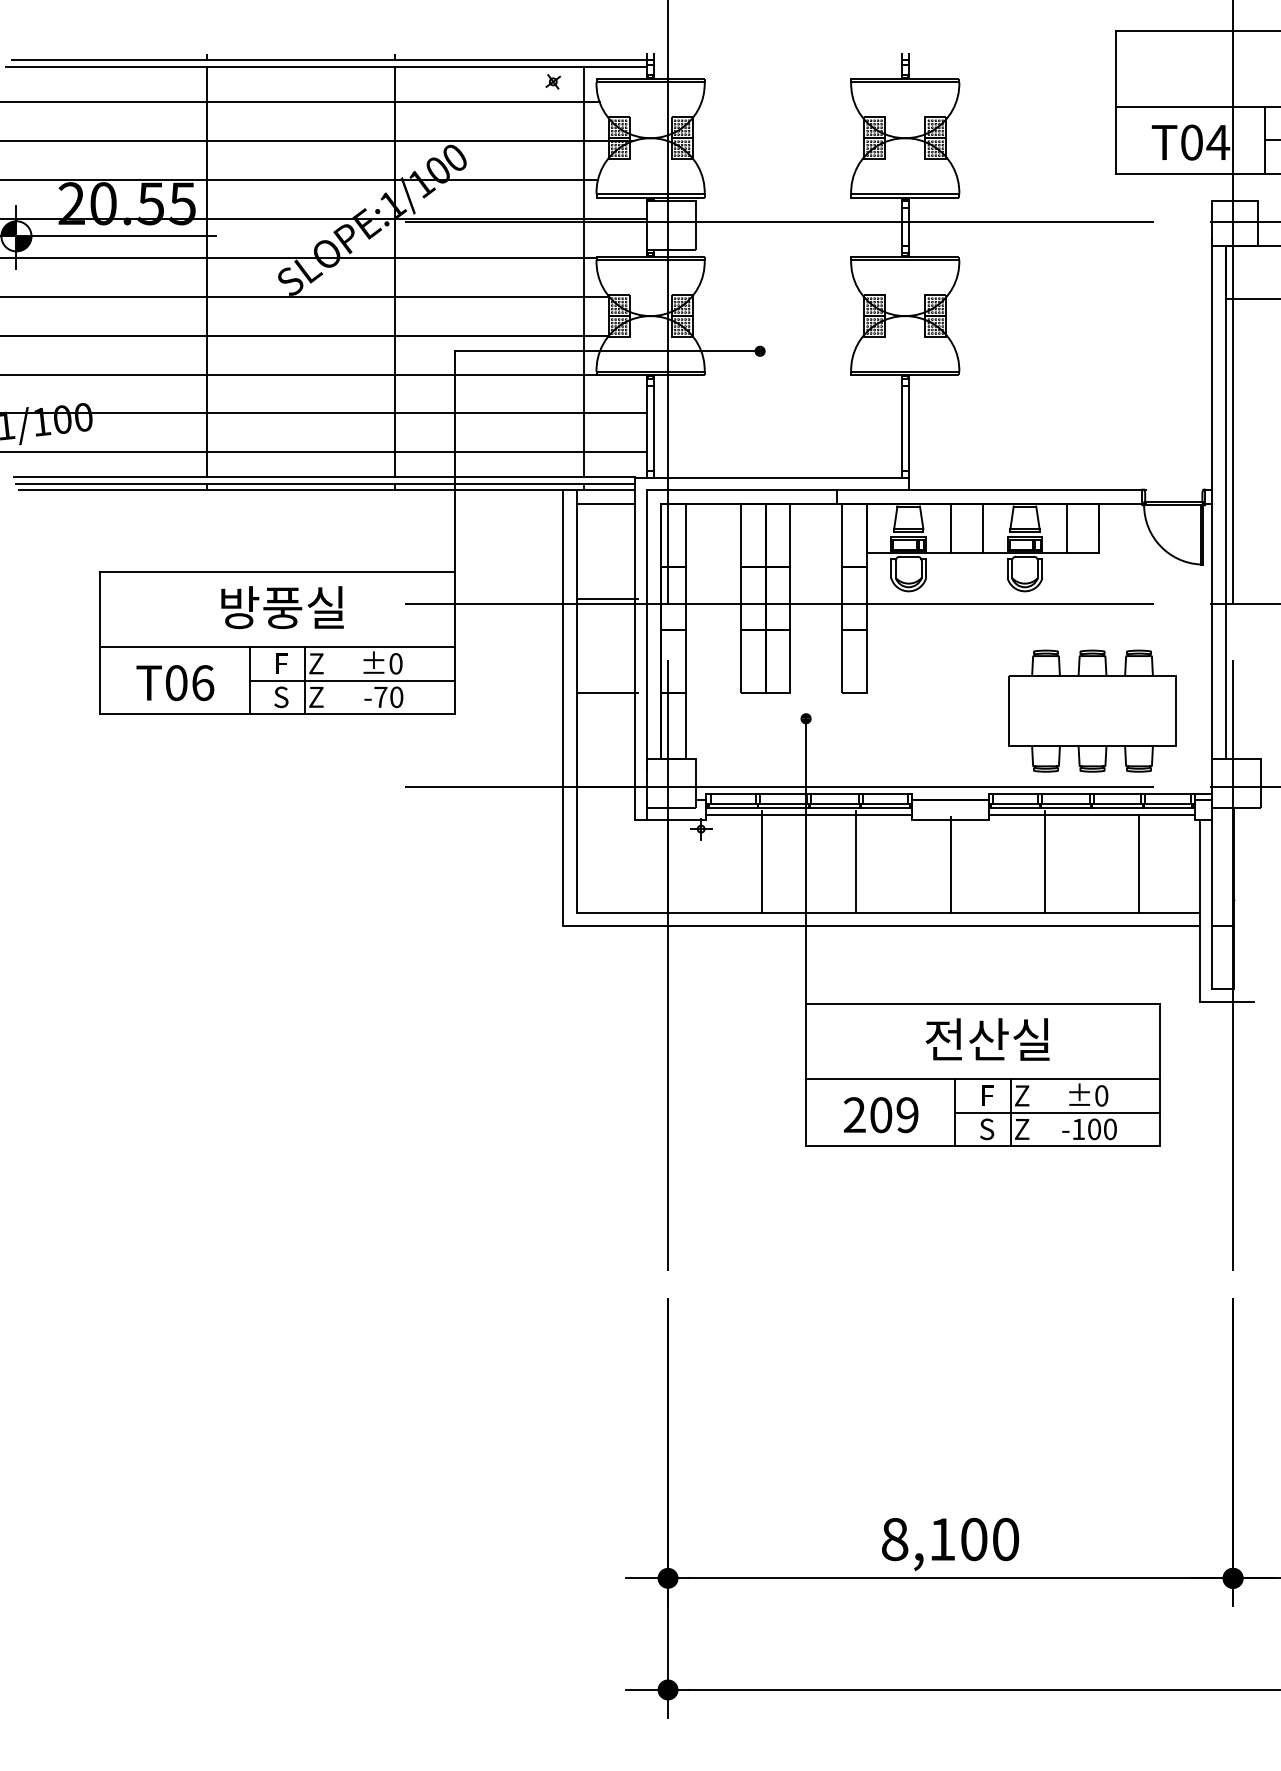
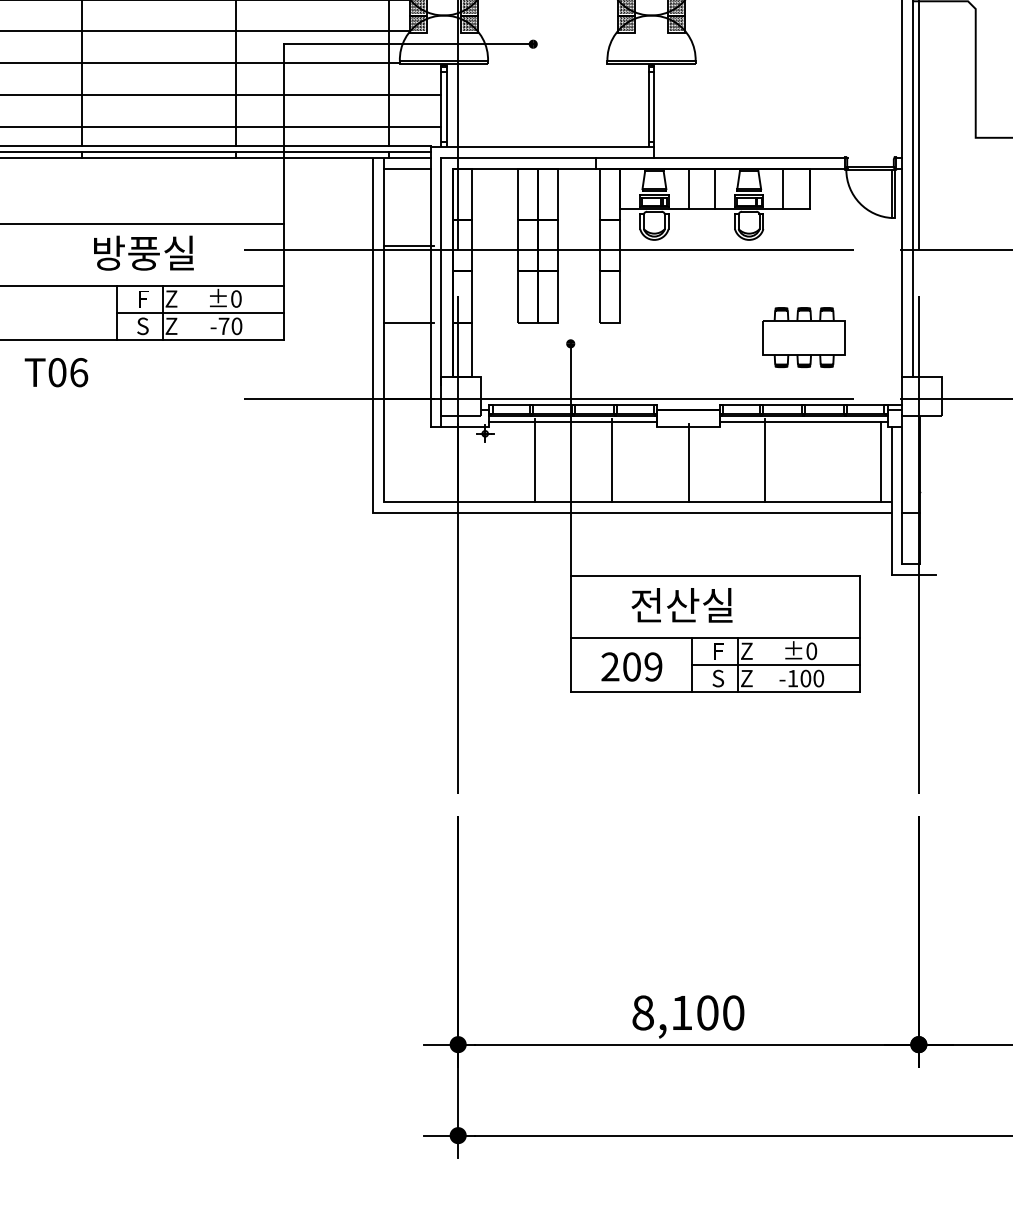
text: (175, 683) -> (56, 372), moved
part: (1092, 710) -> (804, 337), size x0.6
line: (1138, 863) -> (880, 461), moved
text: (987, 1039) -> (681, 605), moved

